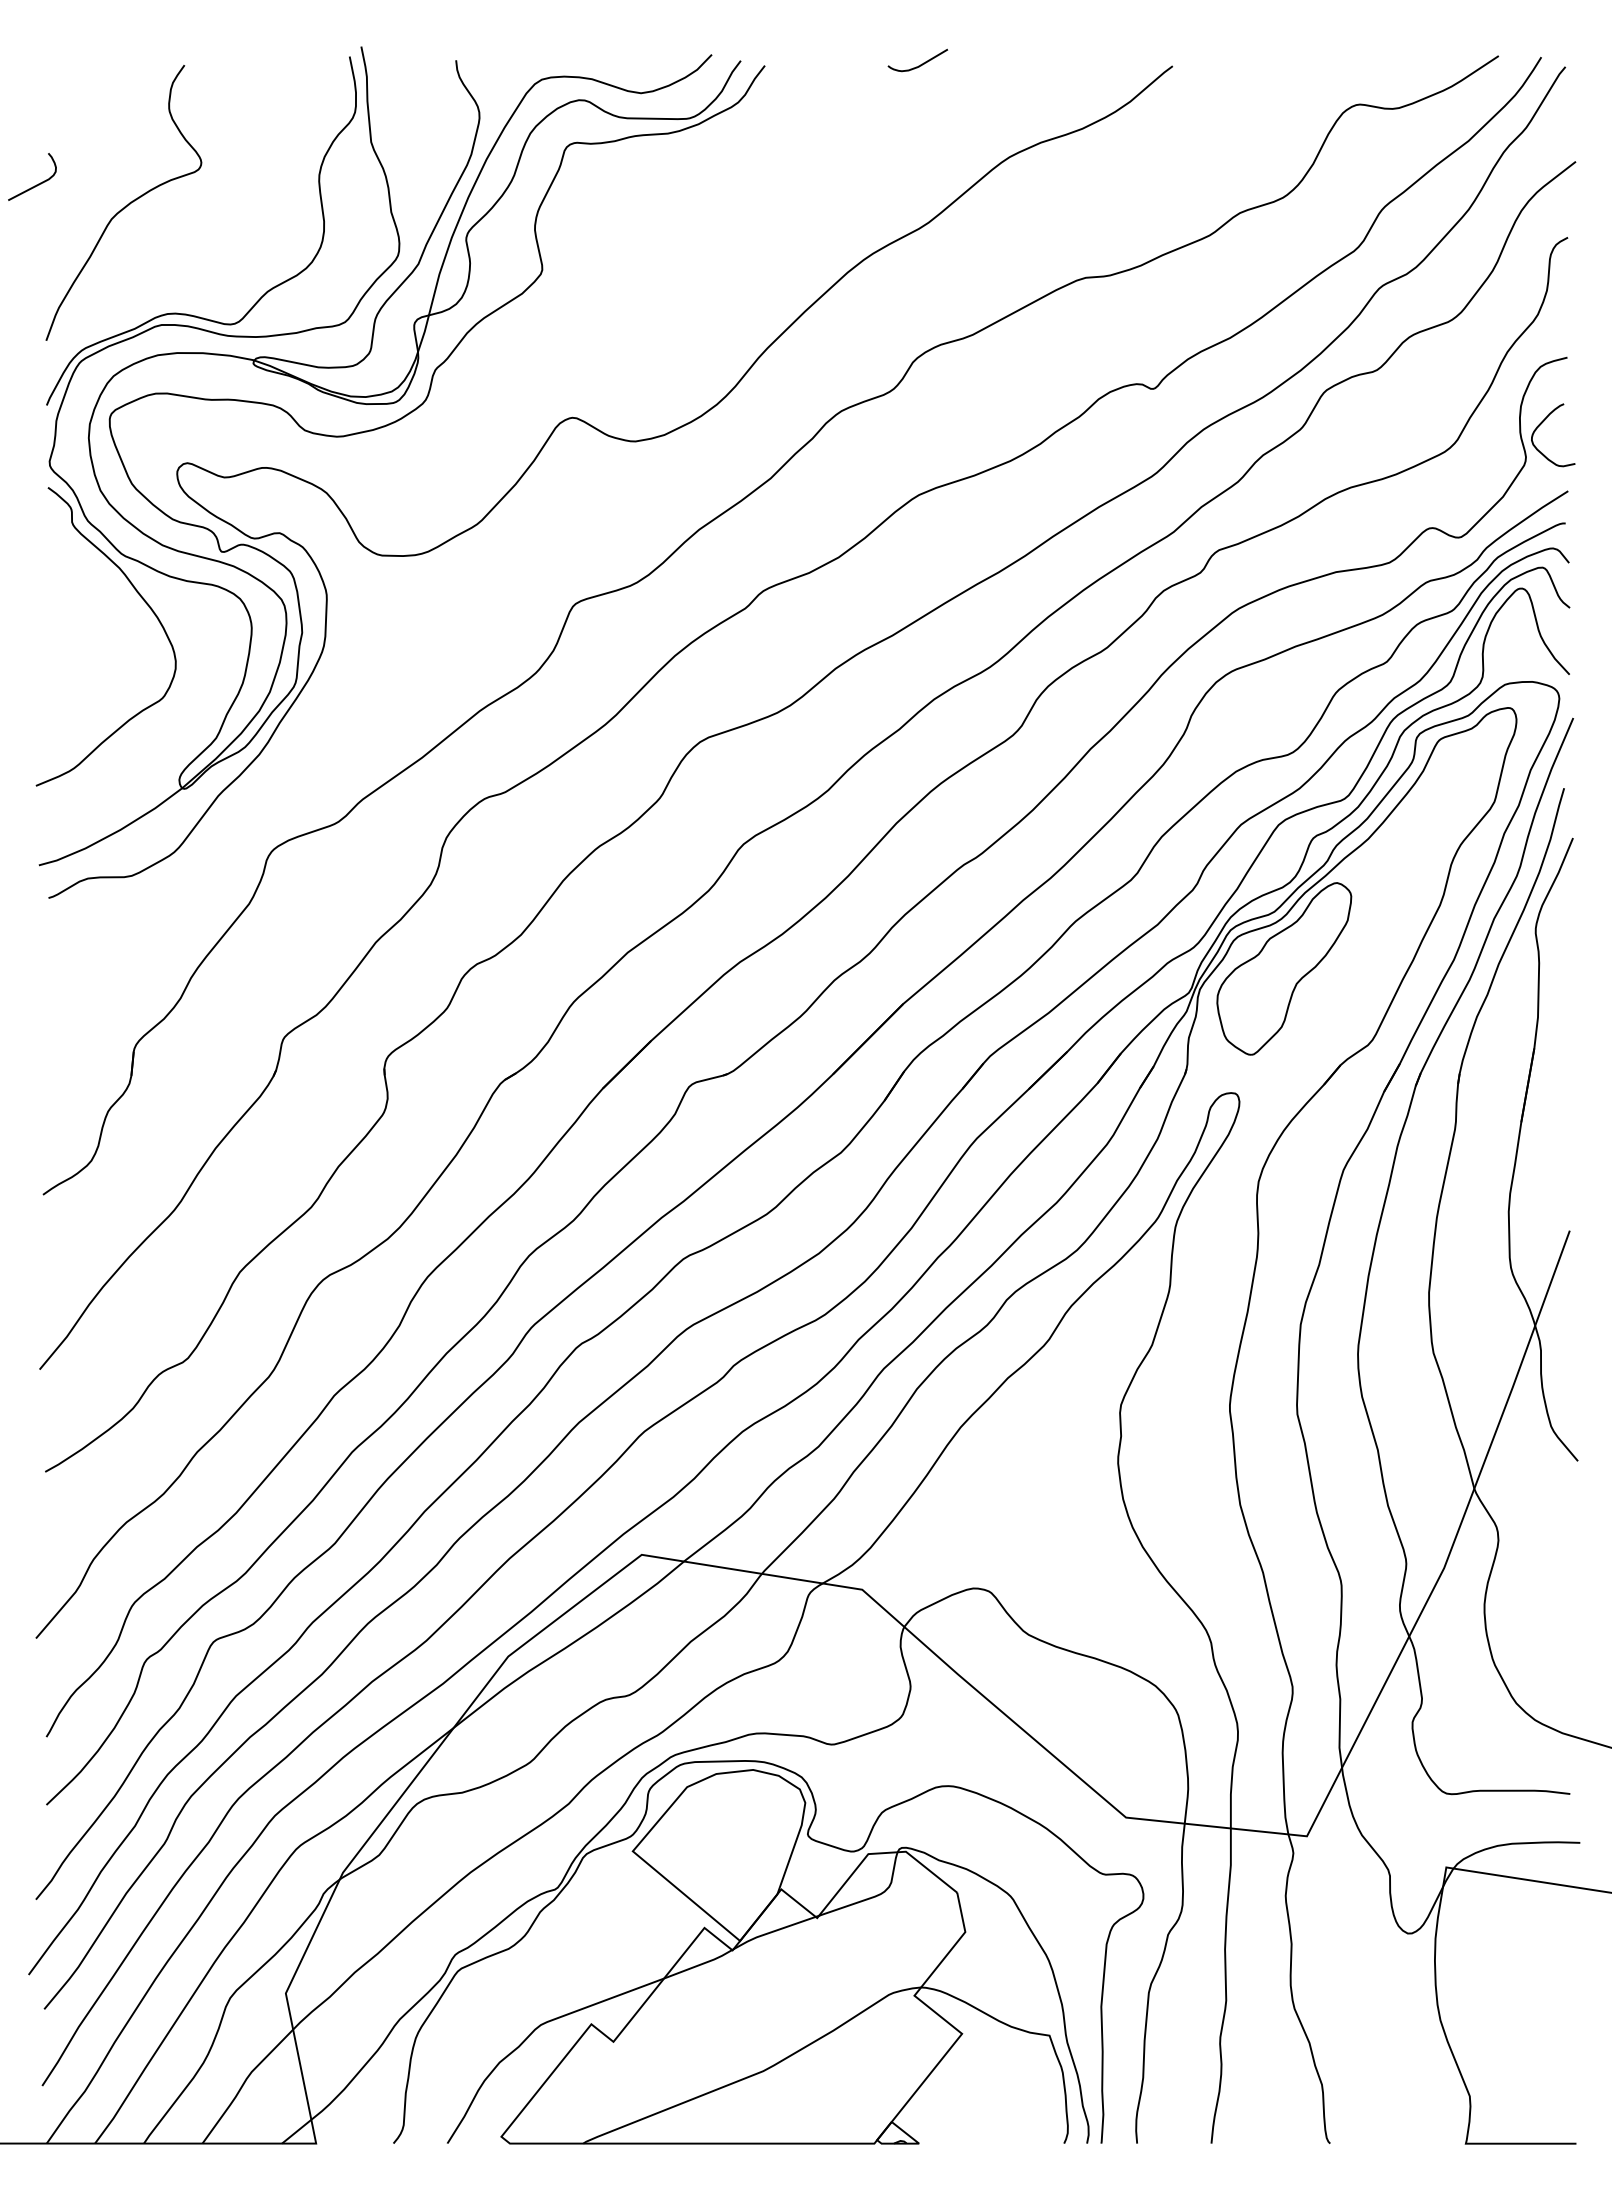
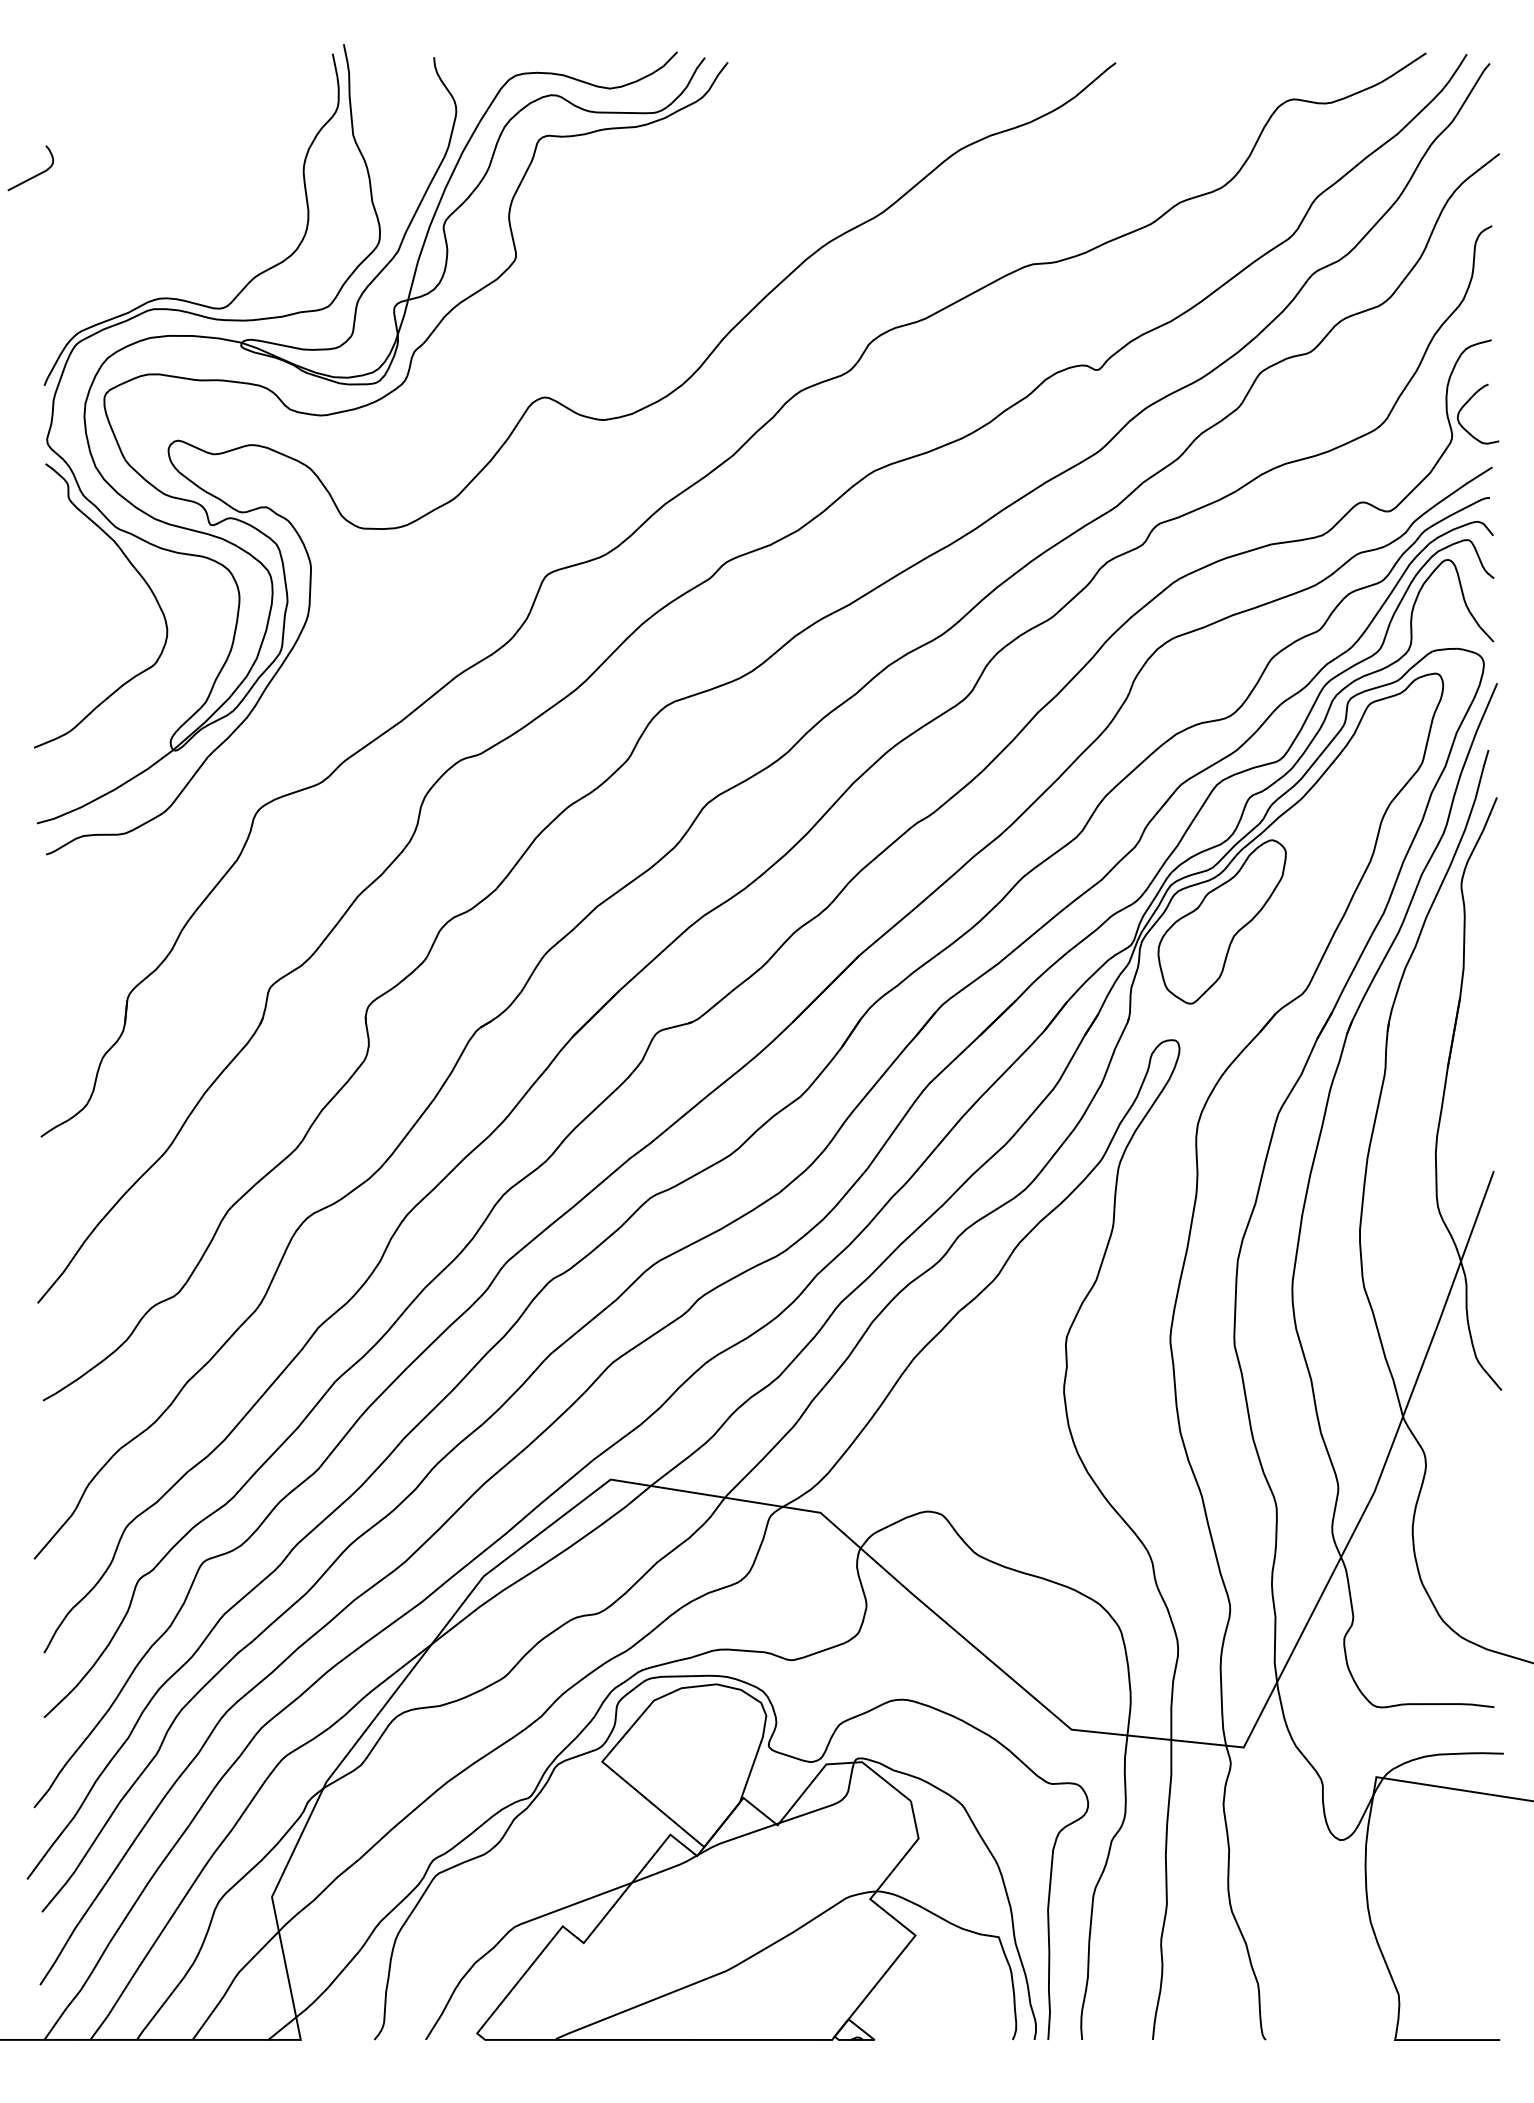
curve: (920, 64) -> (875, 61), removed
curve: (125, 205) -> (119, 195), removed

